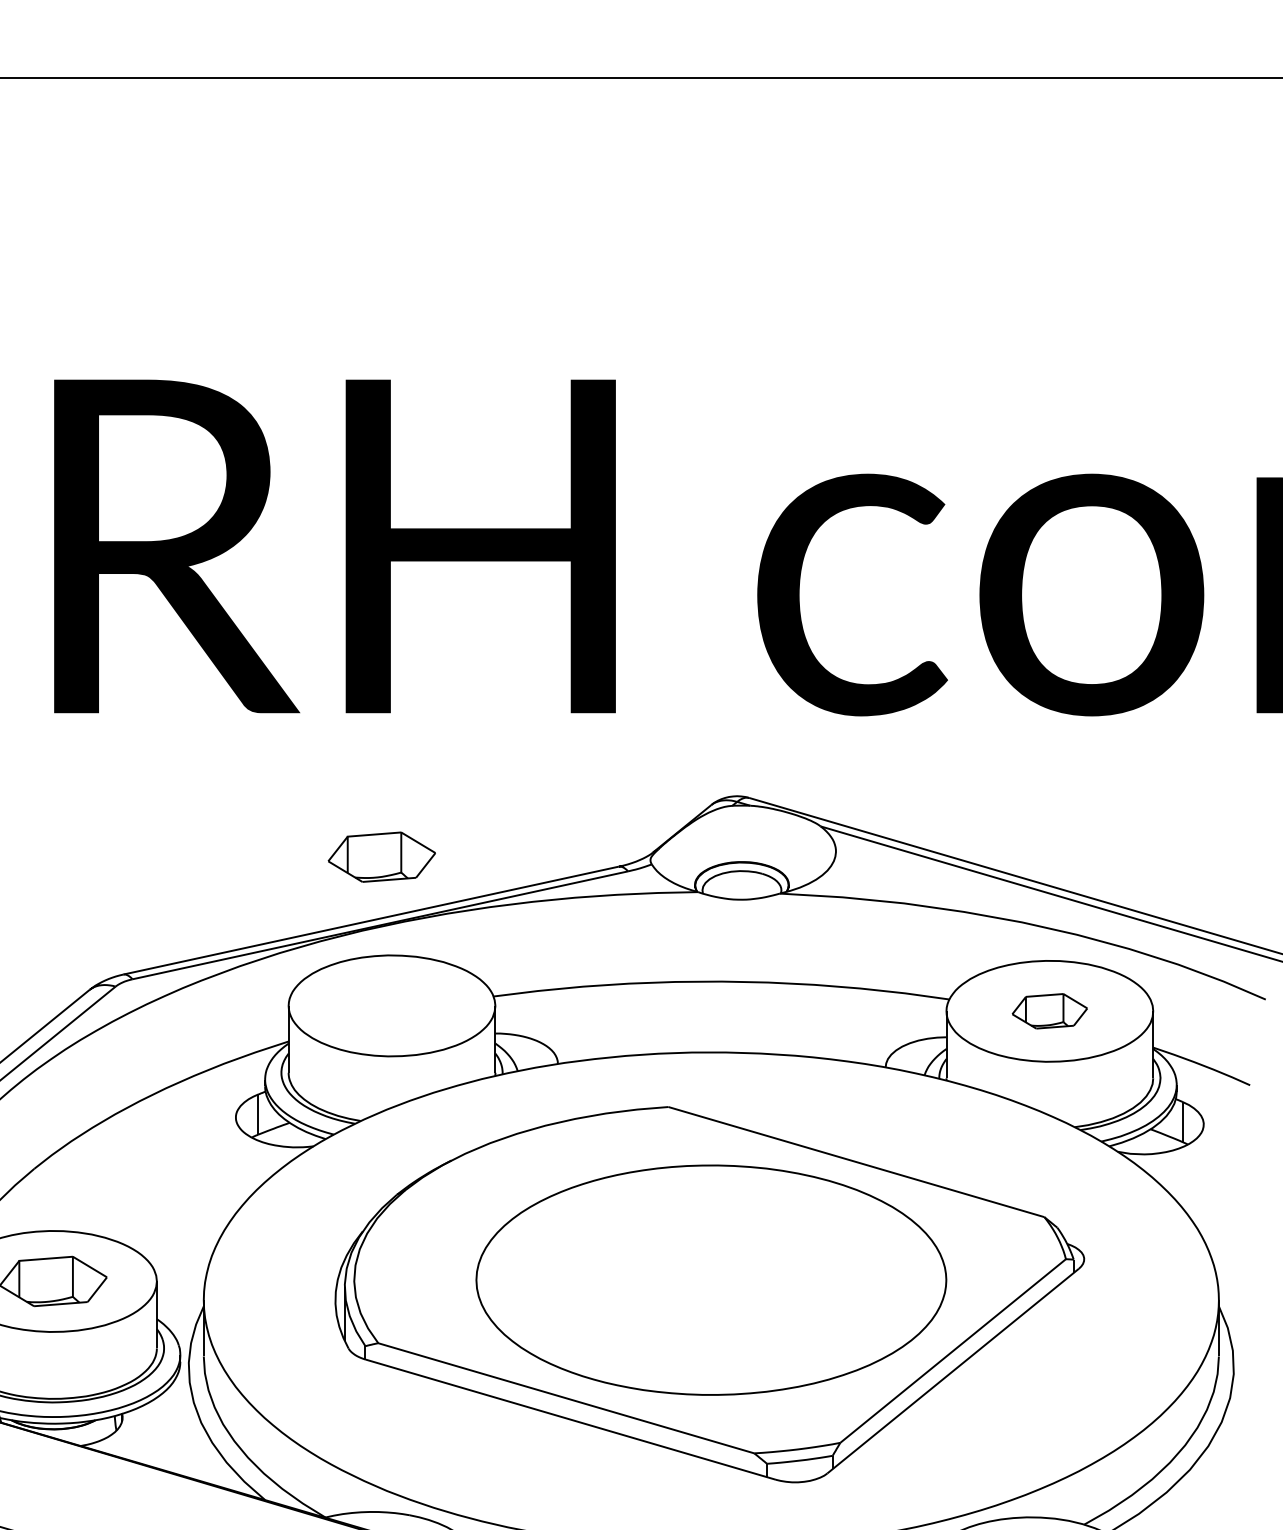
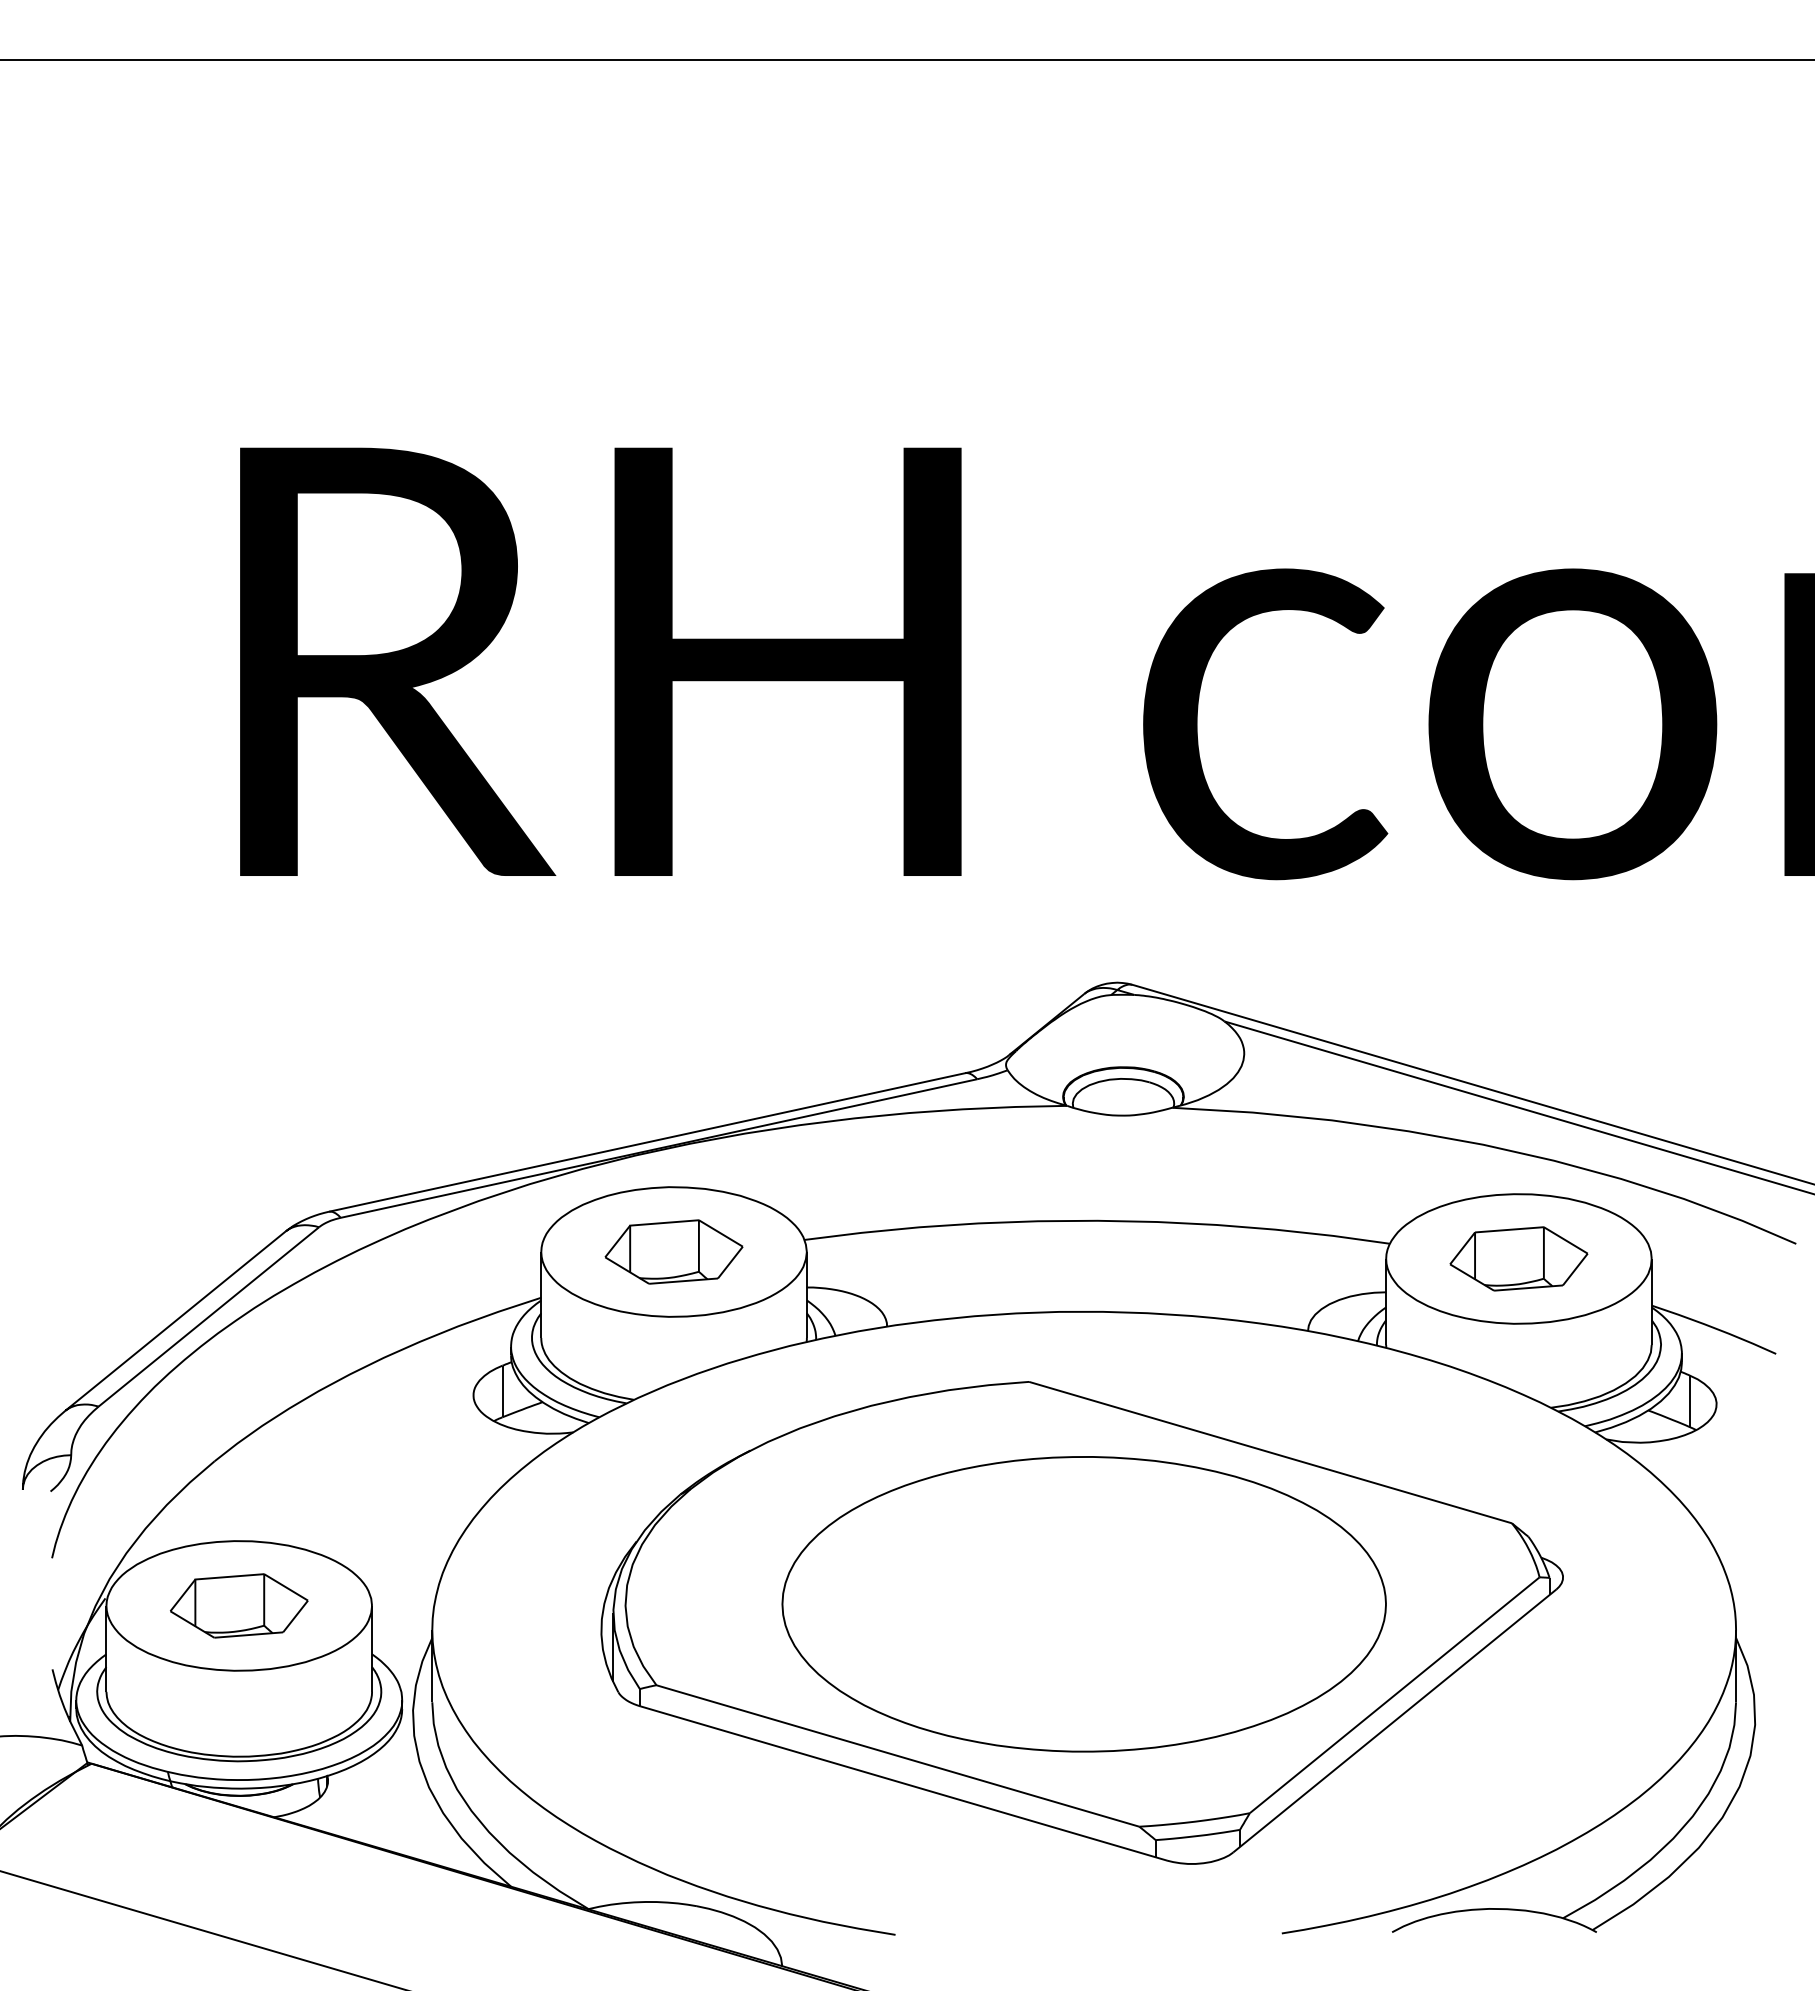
part: (381, 856) -> (673, 1251), moved
part: (1049, 1010) -> (1518, 1258), size x1.43

